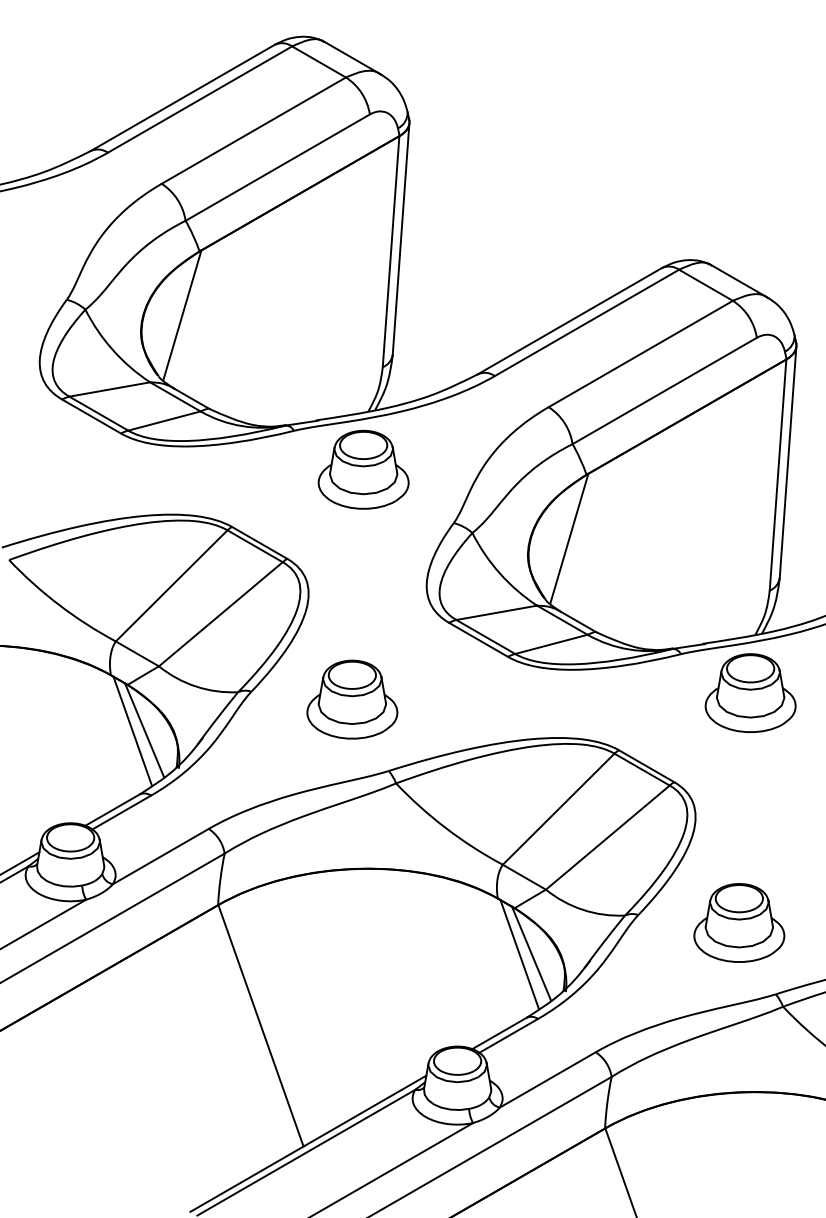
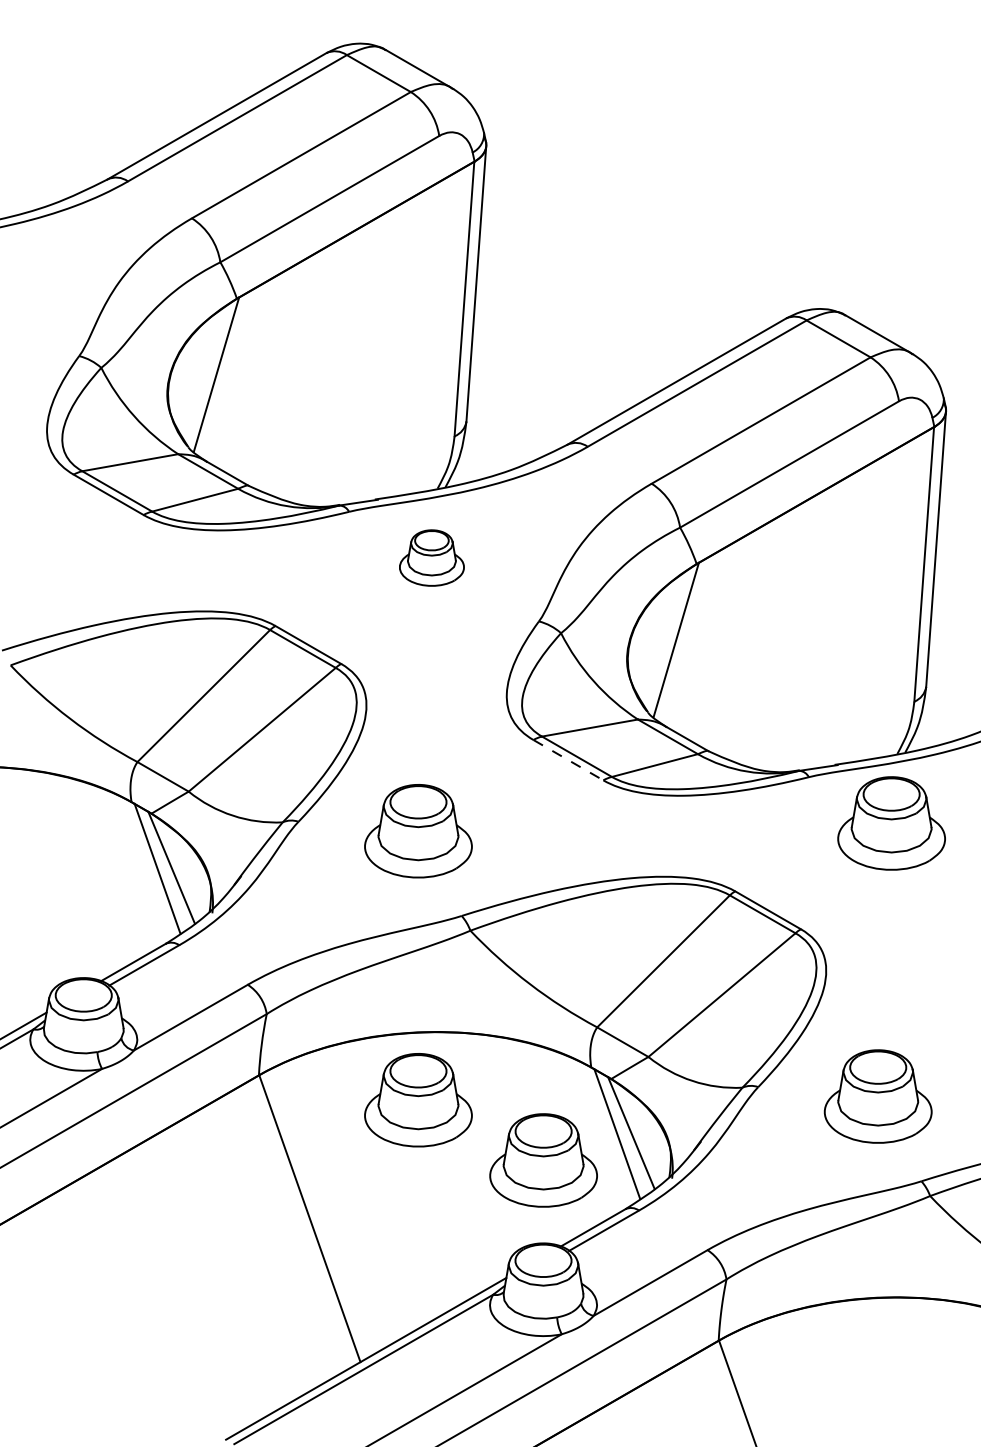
part: (363, 469) -> (431, 557), size x0.6
line: (478, 640) -> (568, 760), solid -> dashed
part: (352, 926) -> (418, 1100), added
part: (457, 976) -> (543, 1160), added

